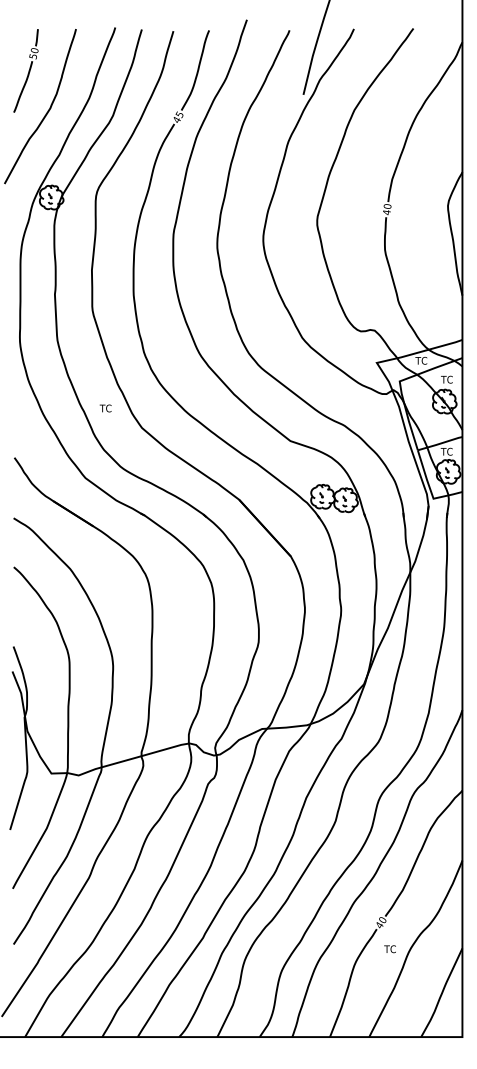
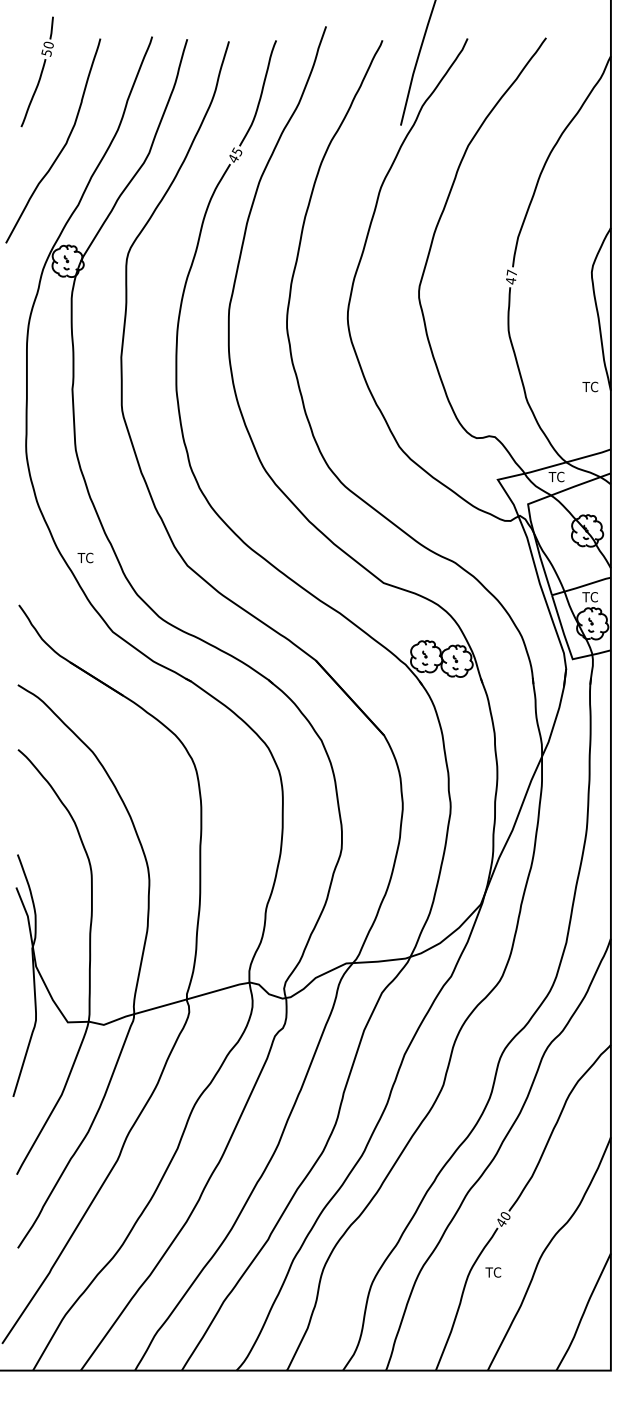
part: (25, 70) -> (36, 71), moved
text: (387, 206) -> (511, 272), 40 -> 47
text: (446, 379) -> (590, 386), moved
text: (105, 408) -> (85, 557), moved
text: (390, 949) -> (493, 1272), moved

